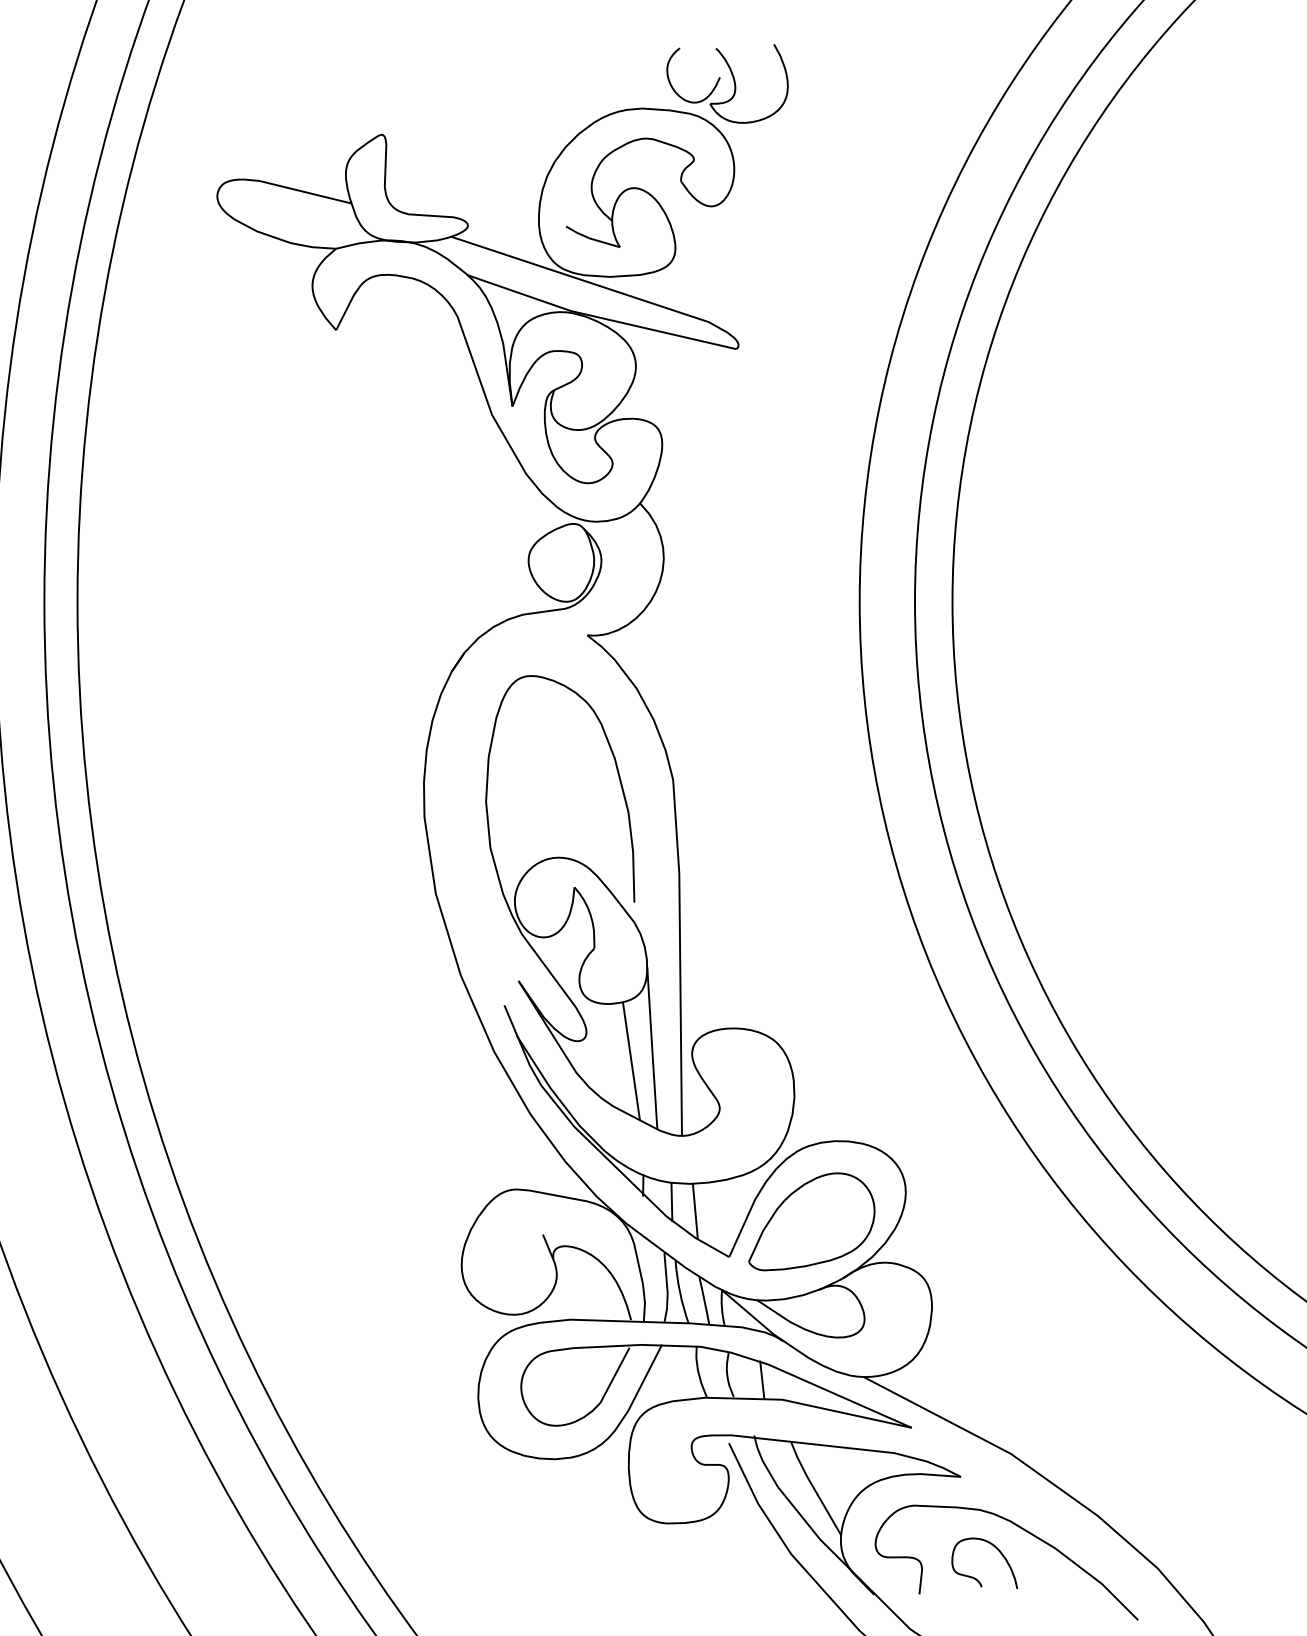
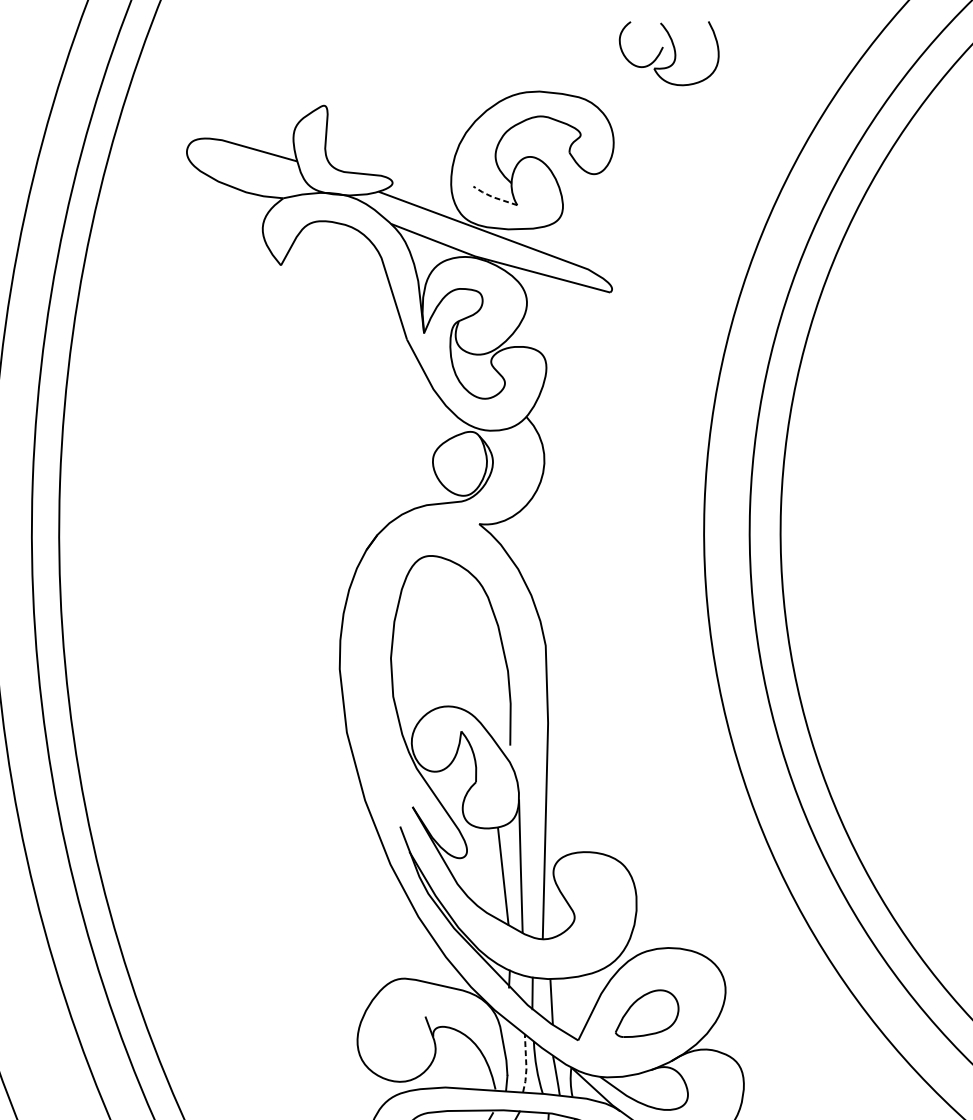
part: (733, 82) -> (674, 51), moved
line: (590, 238) -> (493, 197), solid -> dashed
part: (811, 1221) -> (647, 1013), size x0.6
line: (667, 1288) -> (526, 1064), solid -> dashed

